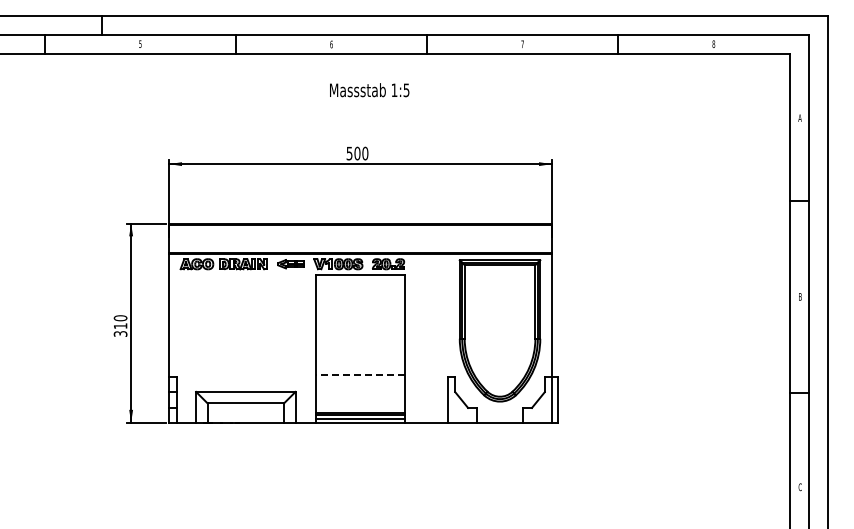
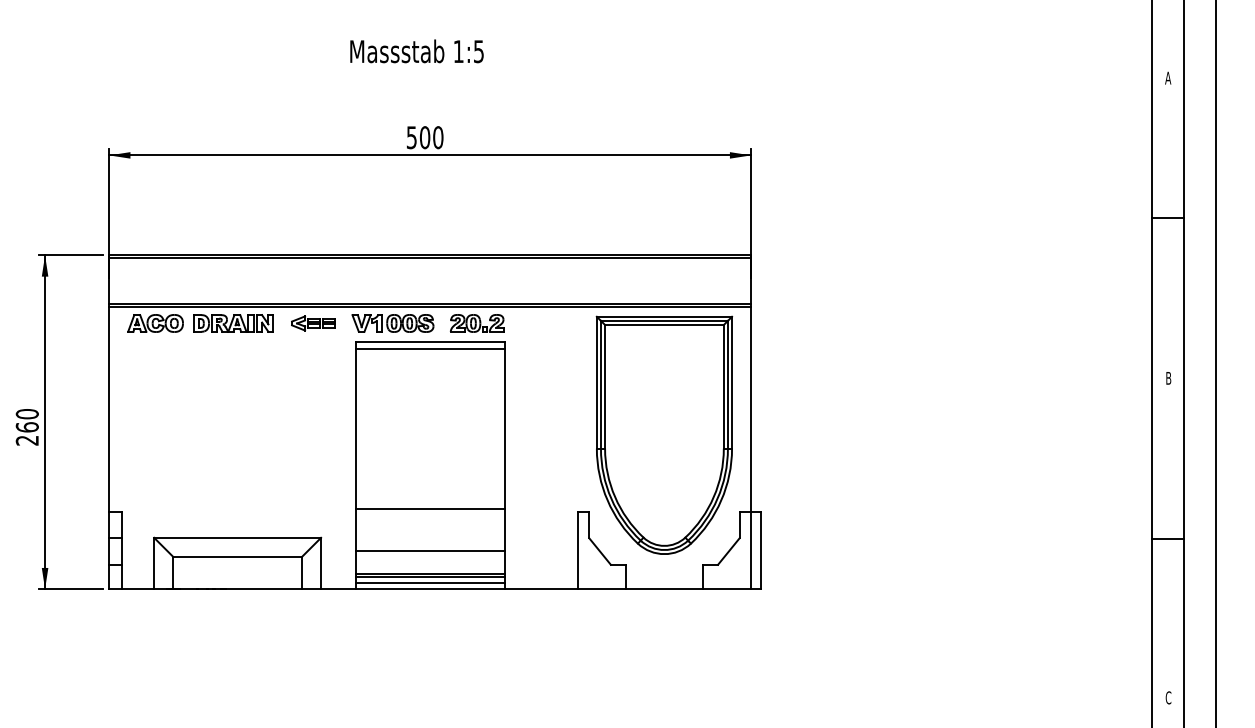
text: (369, 90) -> (416, 51), moved
line: (360, 279) -> (430, 349), added
text: (120, 329) -> (27, 433), 310 -> 260
line: (360, 374) -> (430, 508), dashed -> solid
line: (360, 399) -> (430, 550), added

